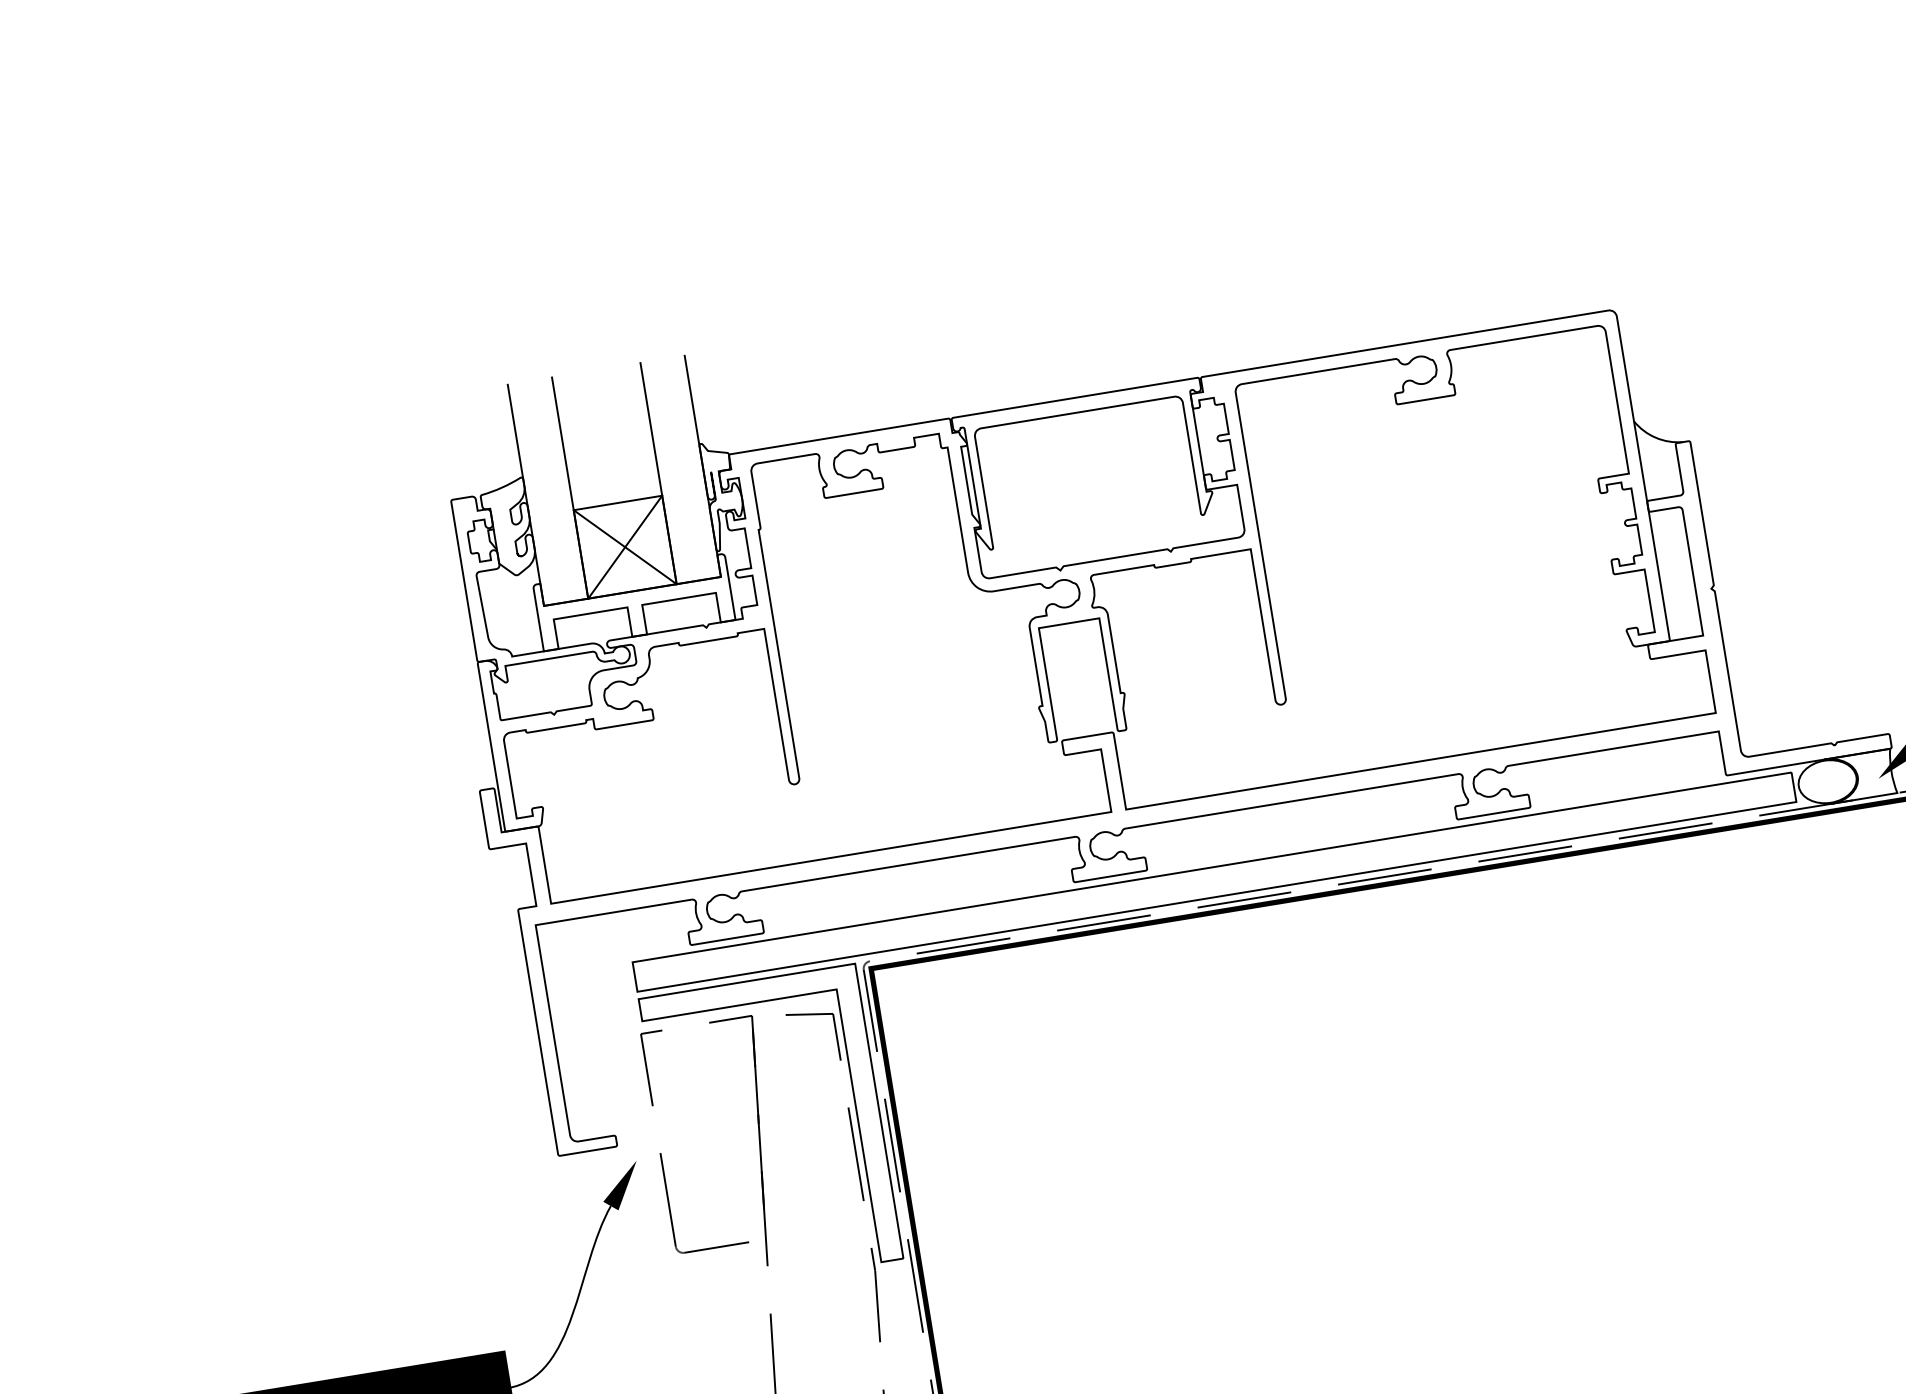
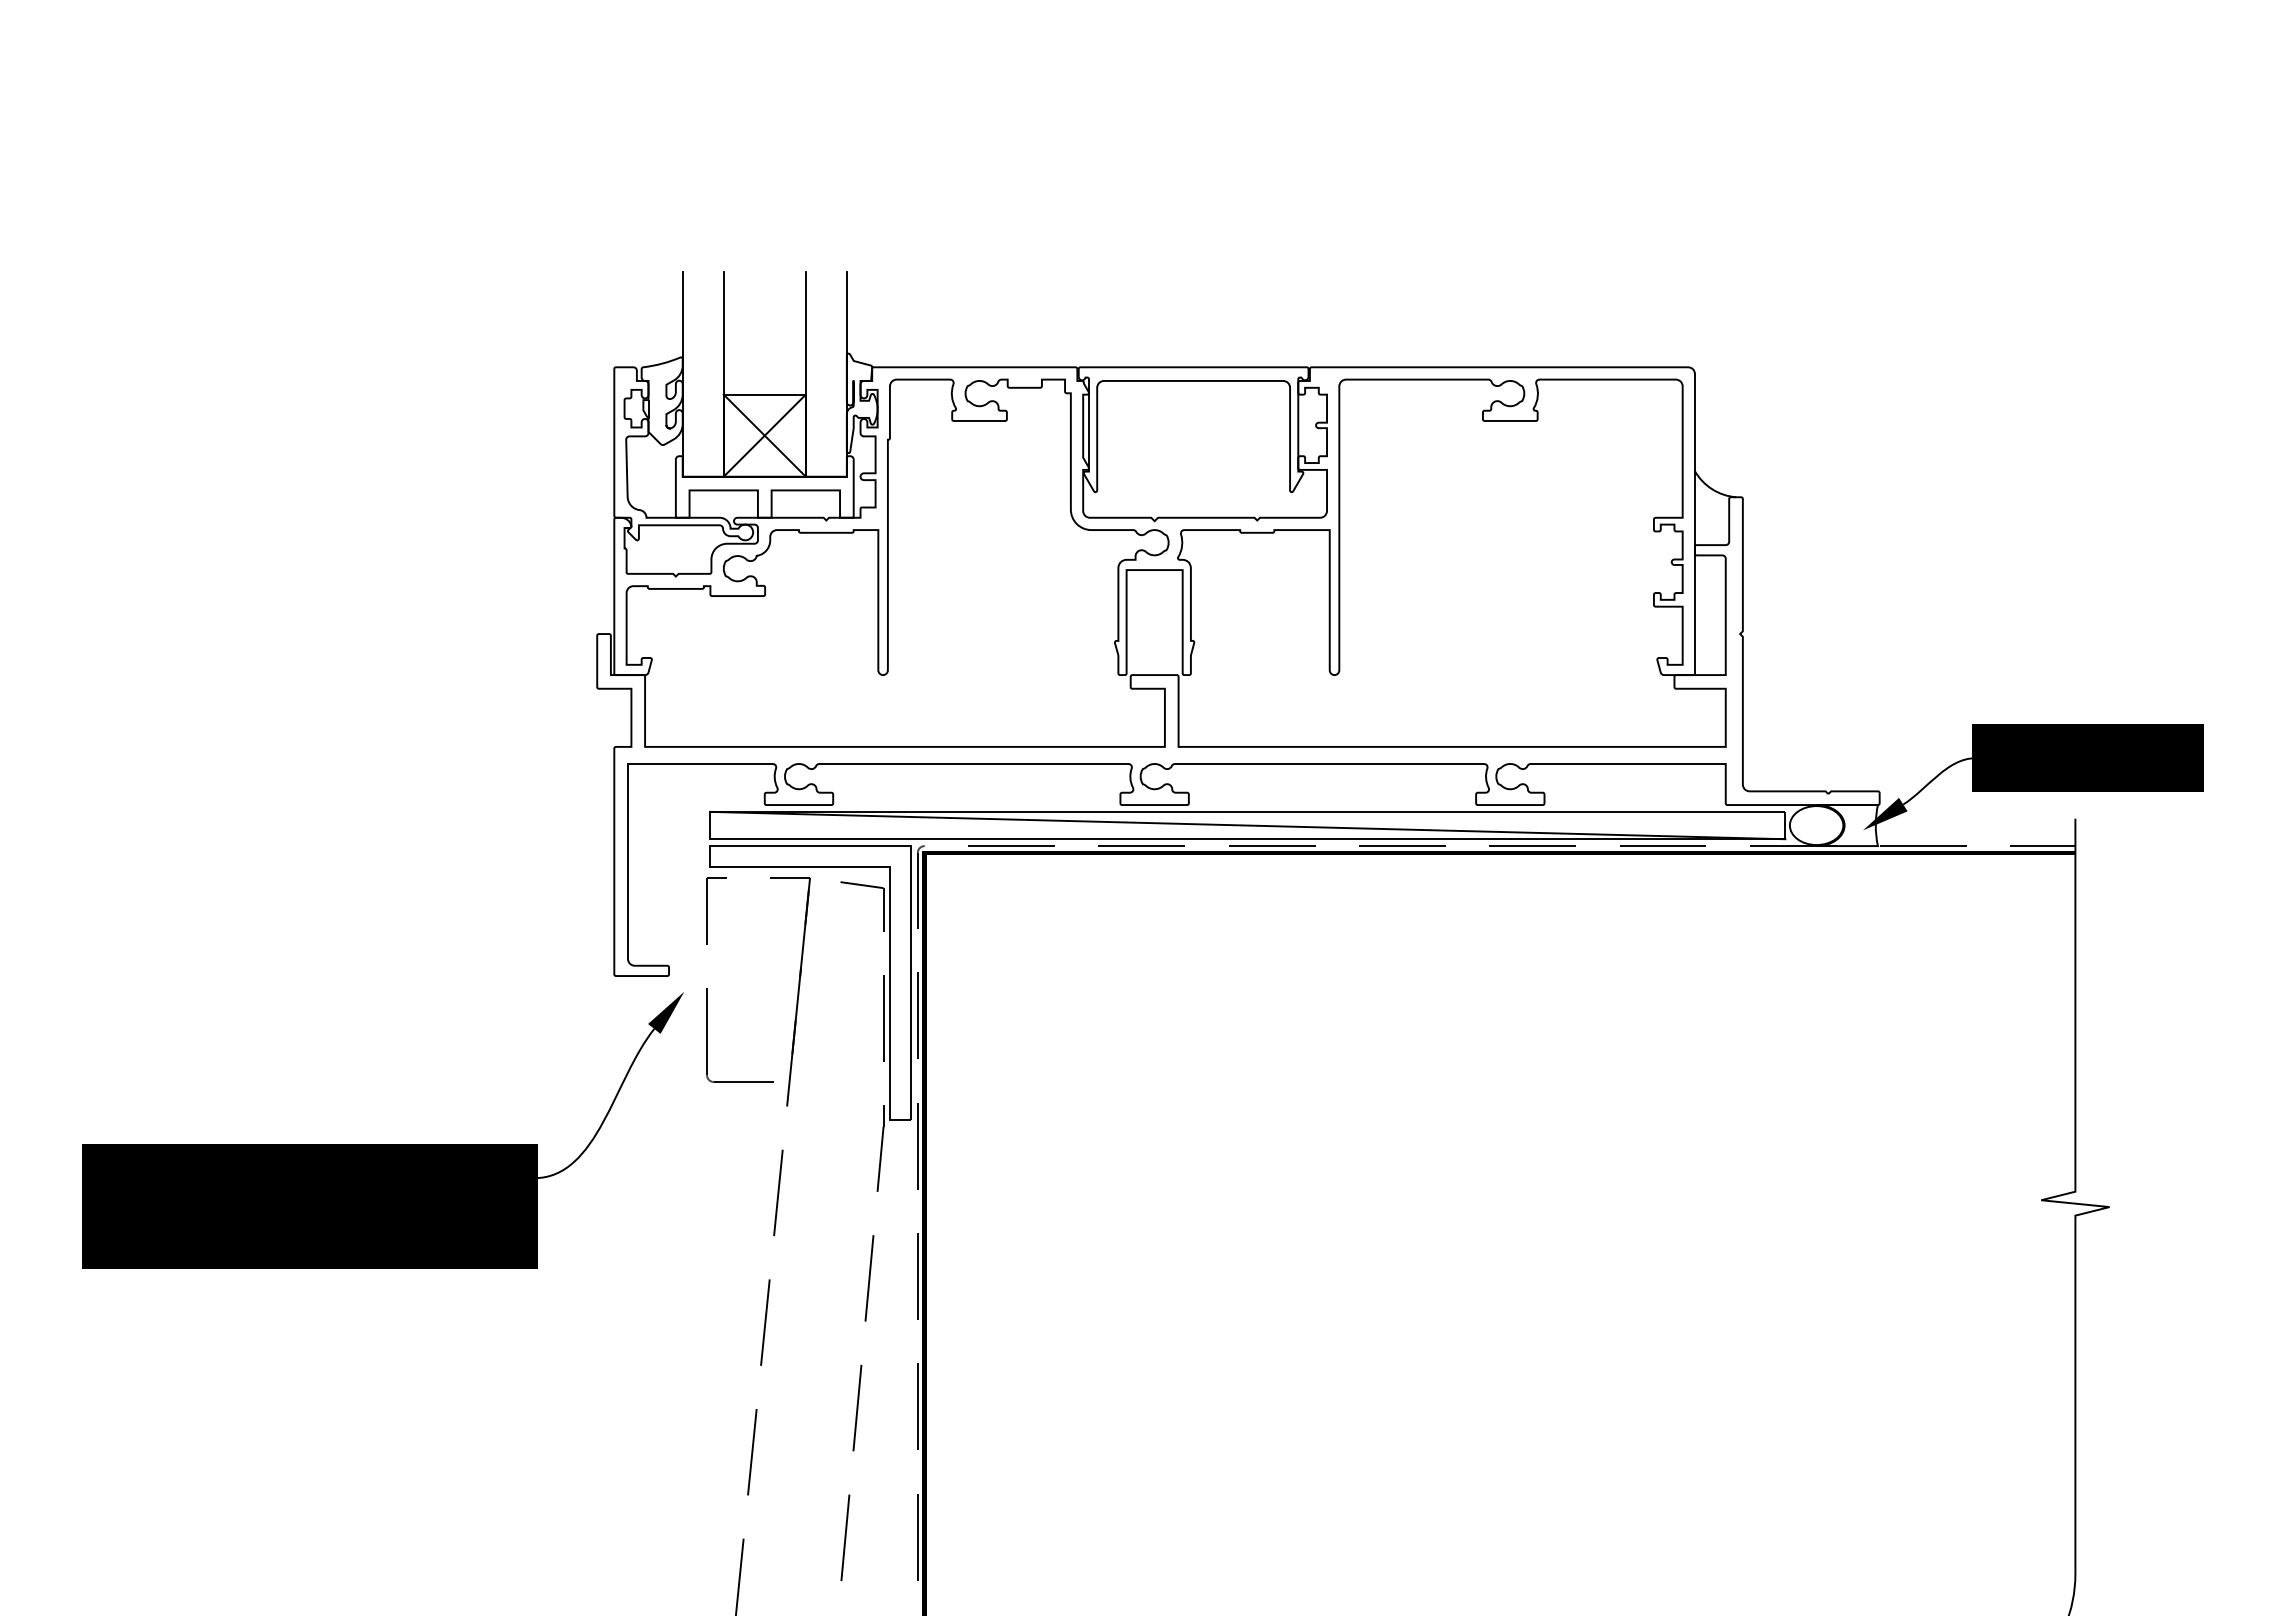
line: (1214, 882) -> (1247, 825), added

